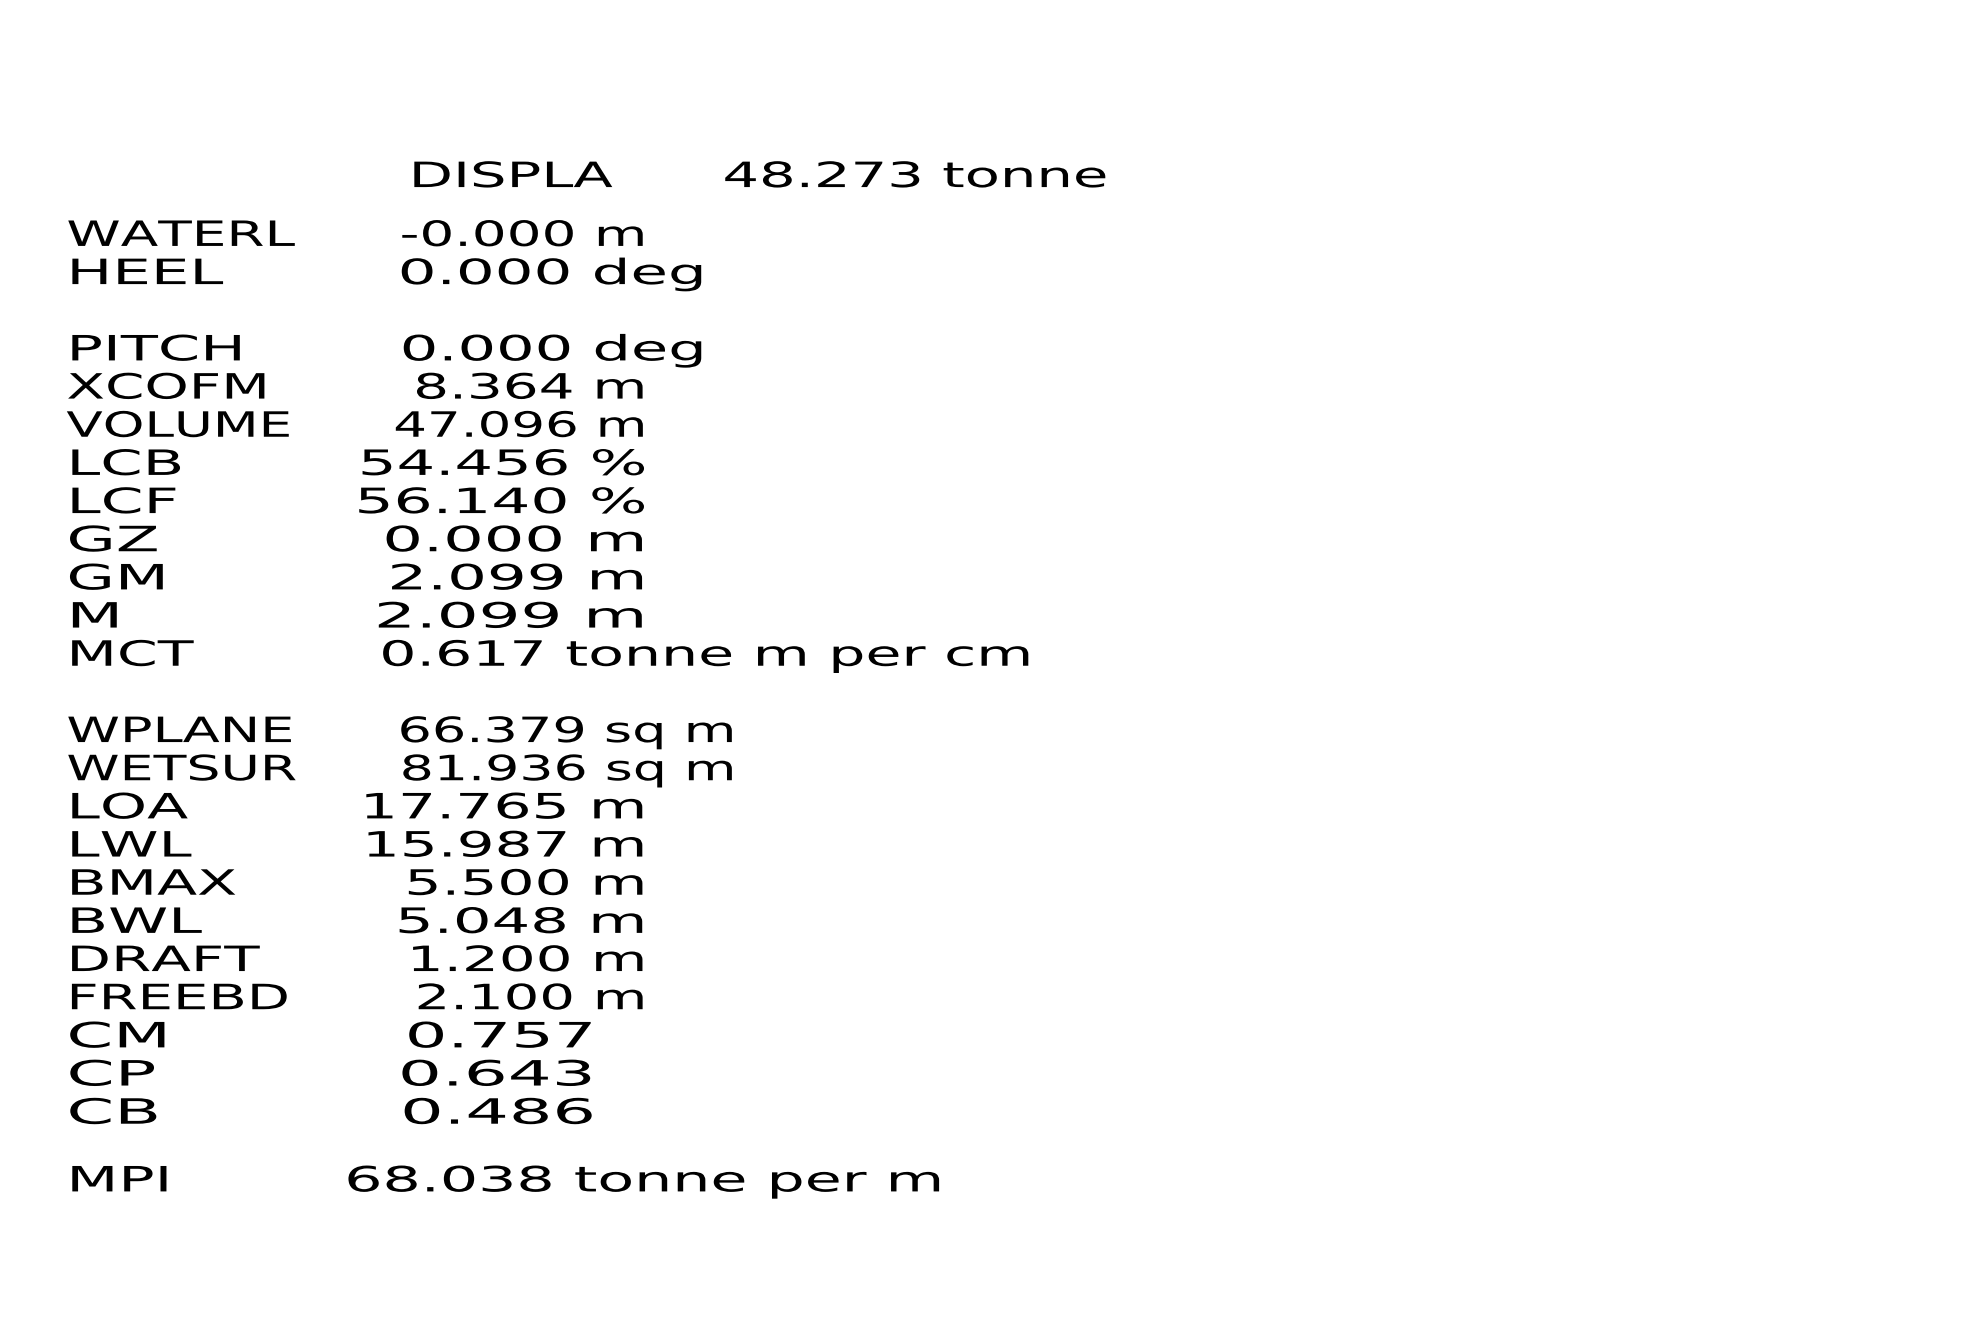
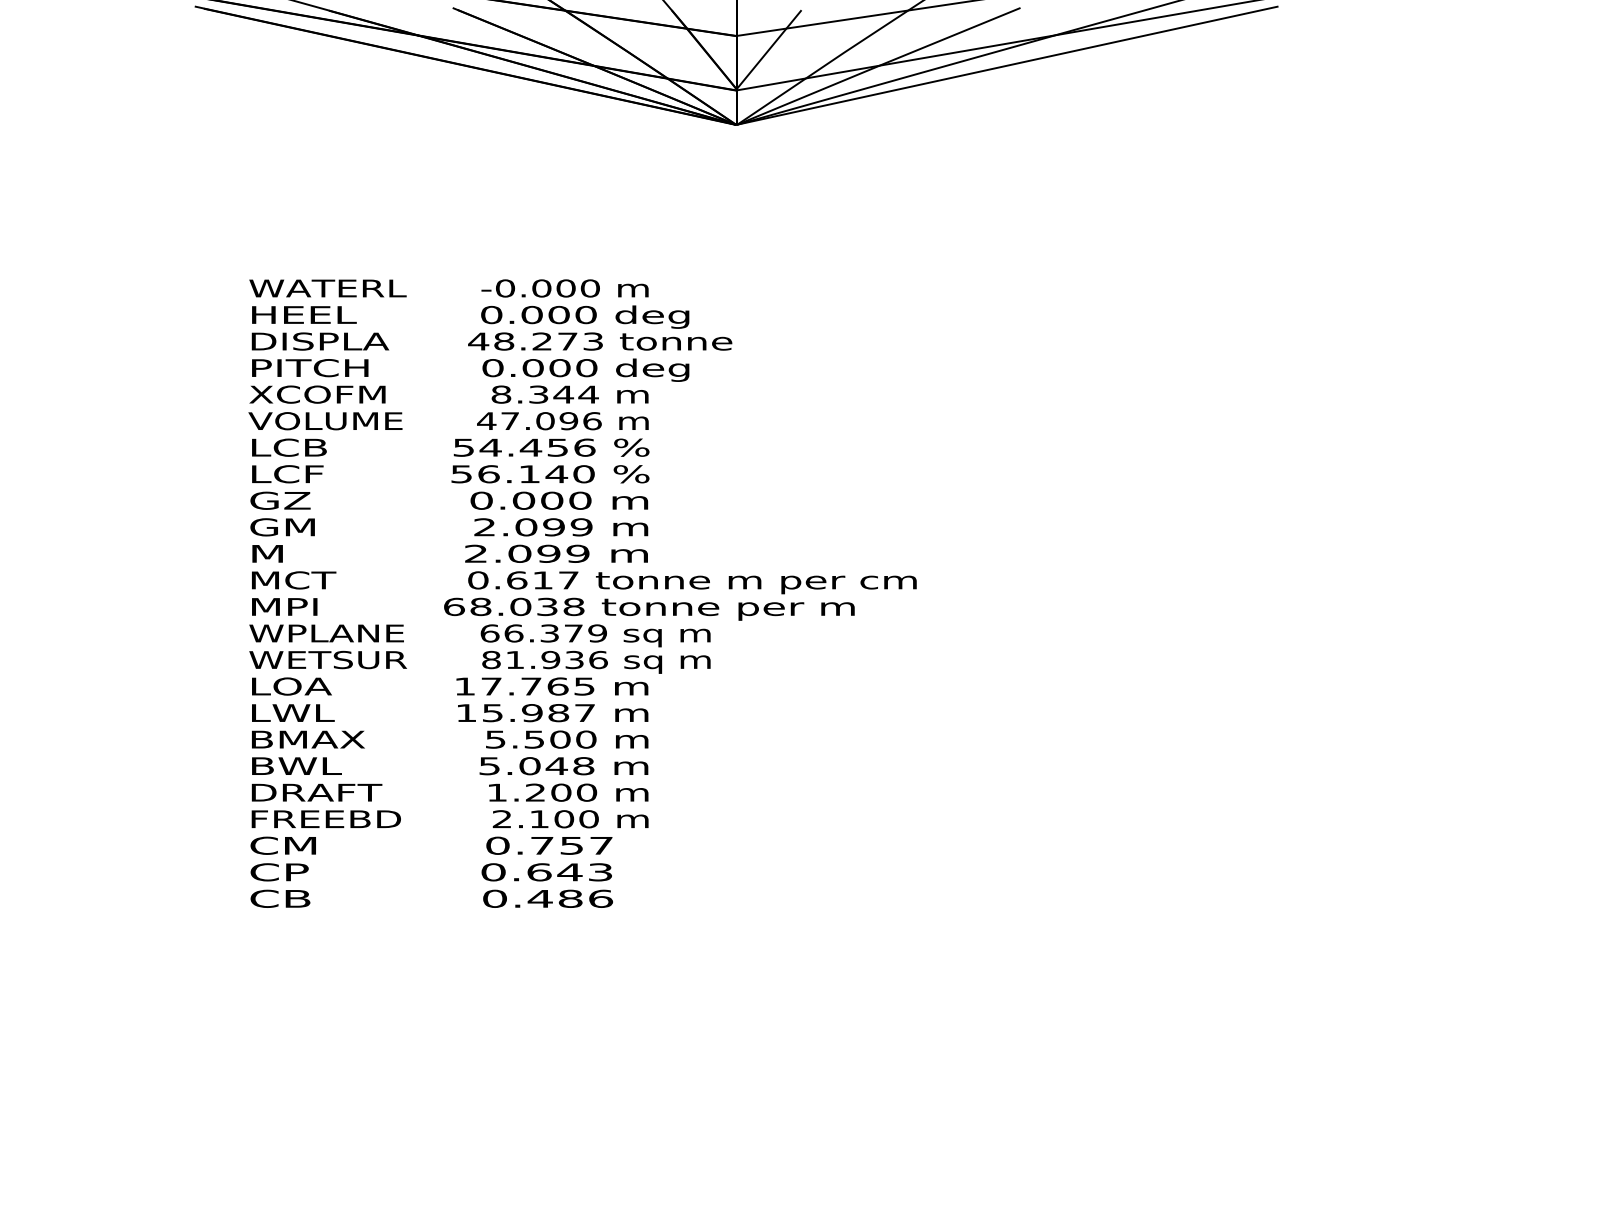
text: (758, 174) -> (491, 341), moved
text: (520, 385) -> (563, 394), 8.364 -> 8.344
text: (505, 1180) -> (553, 608), moved

